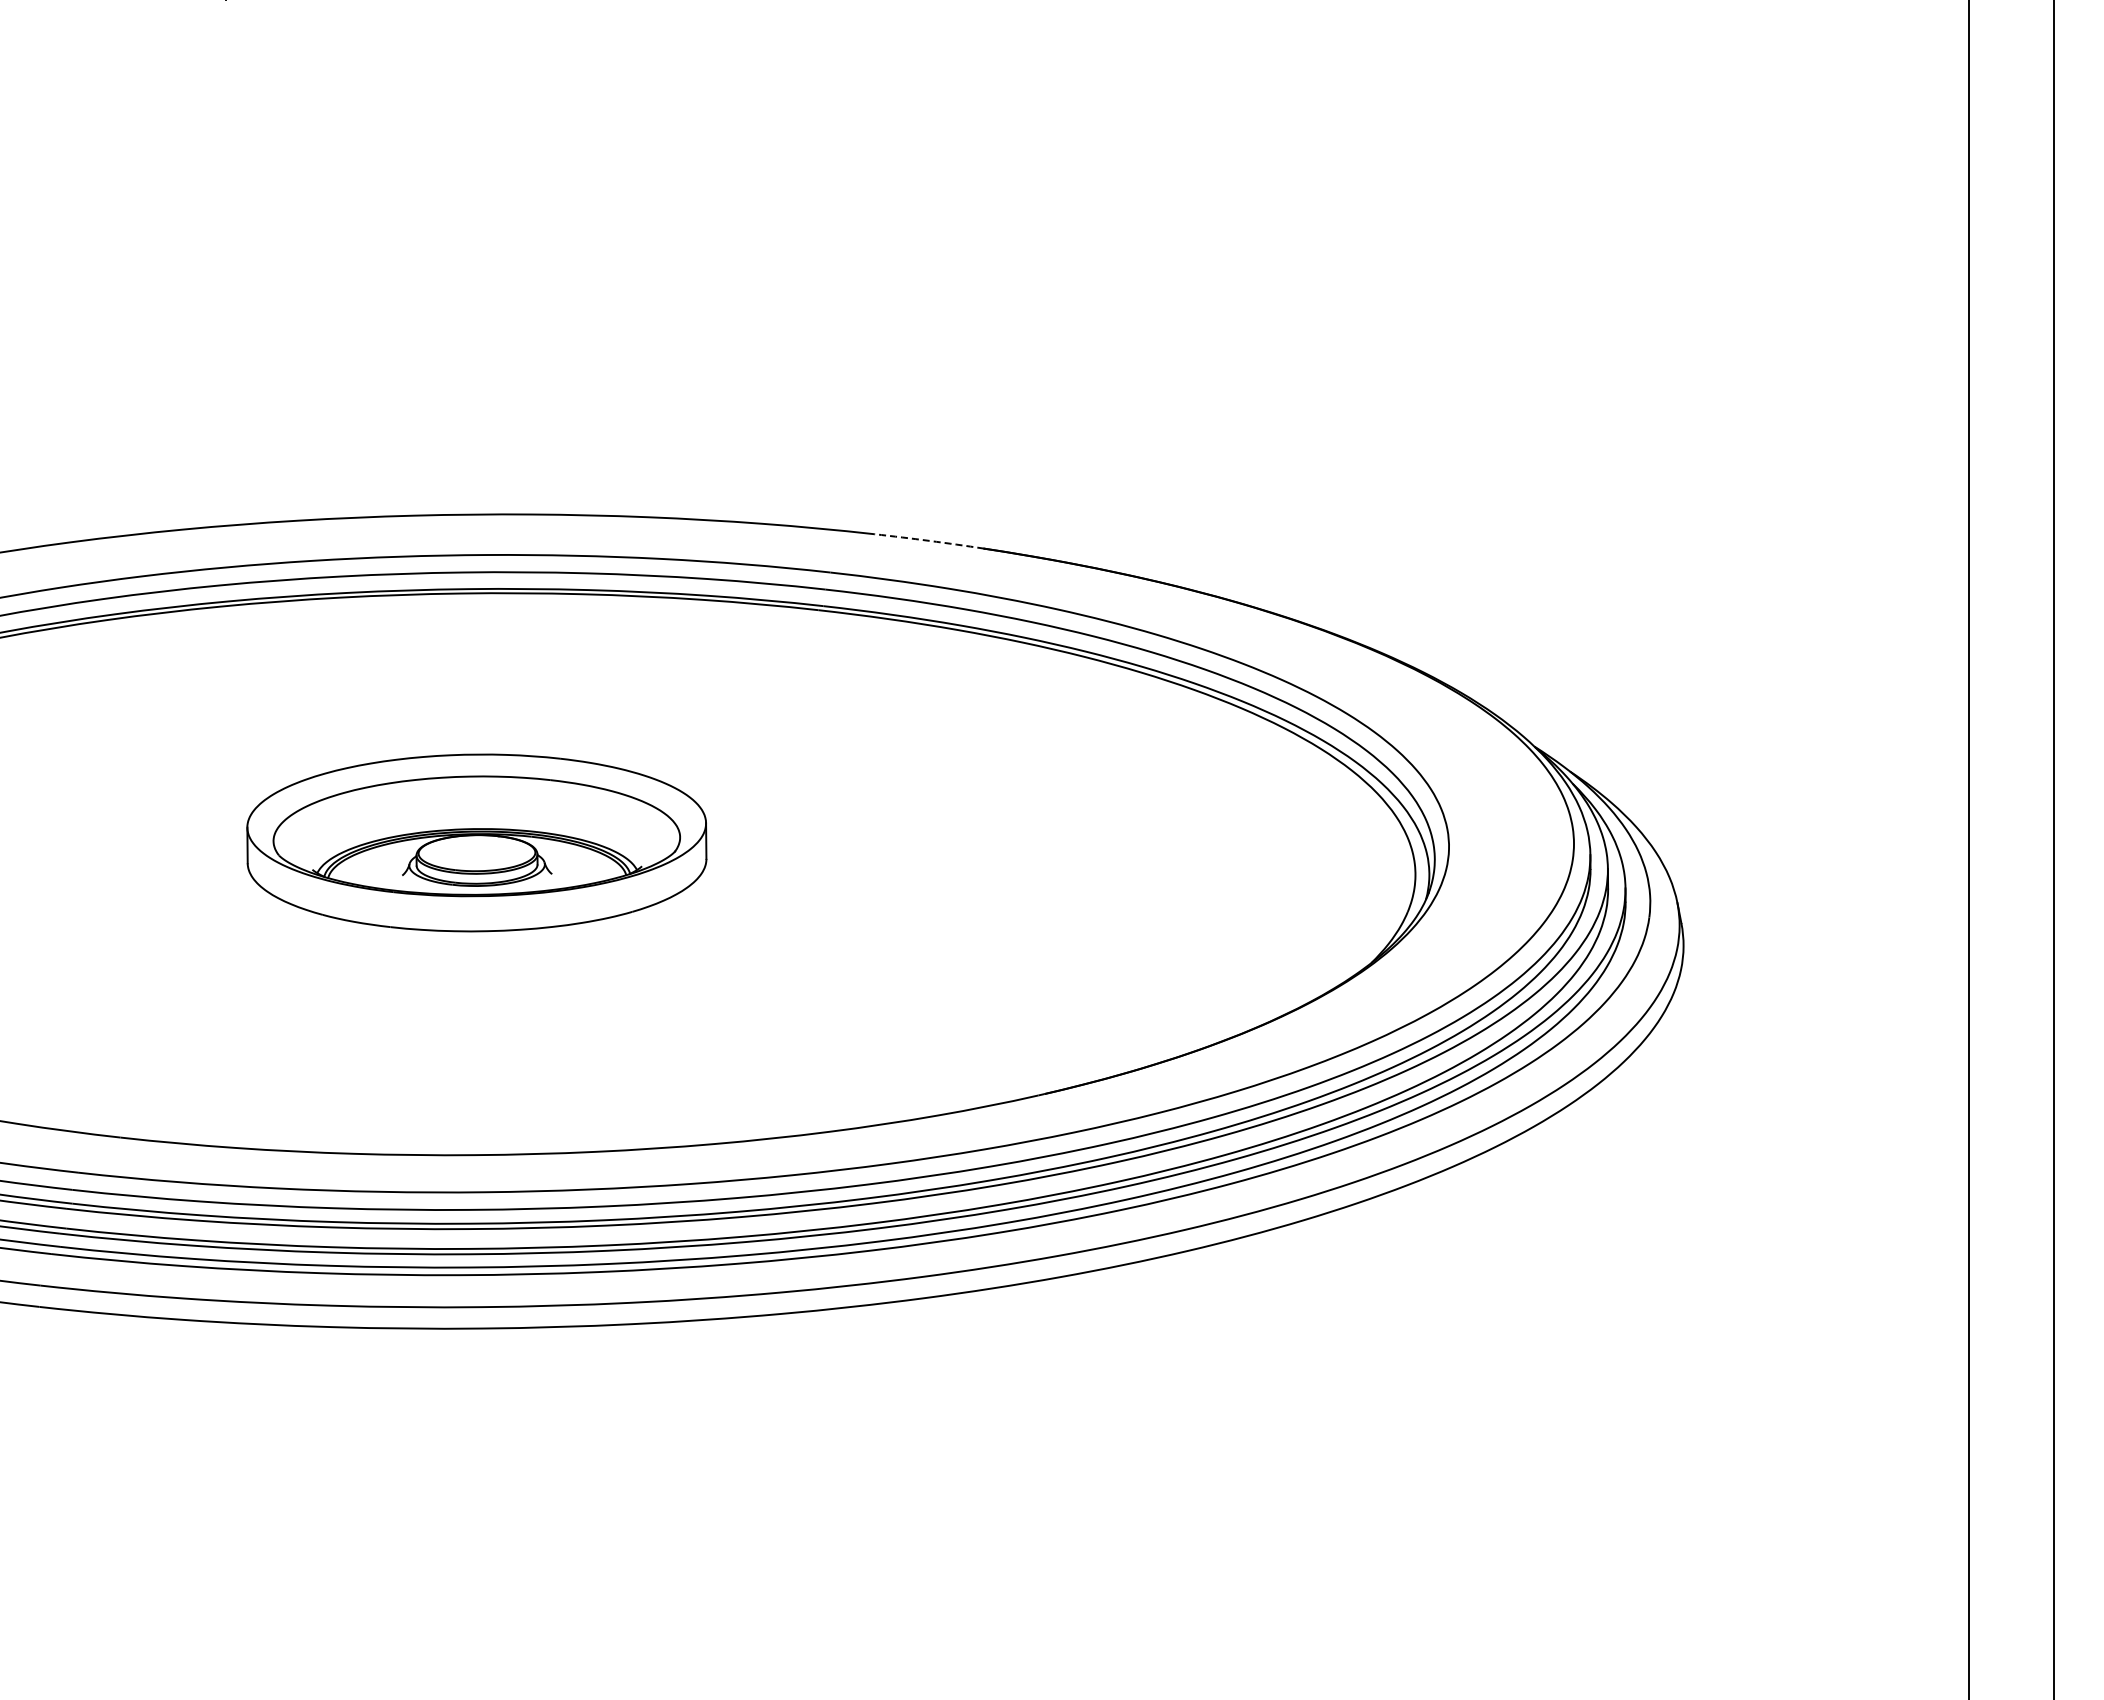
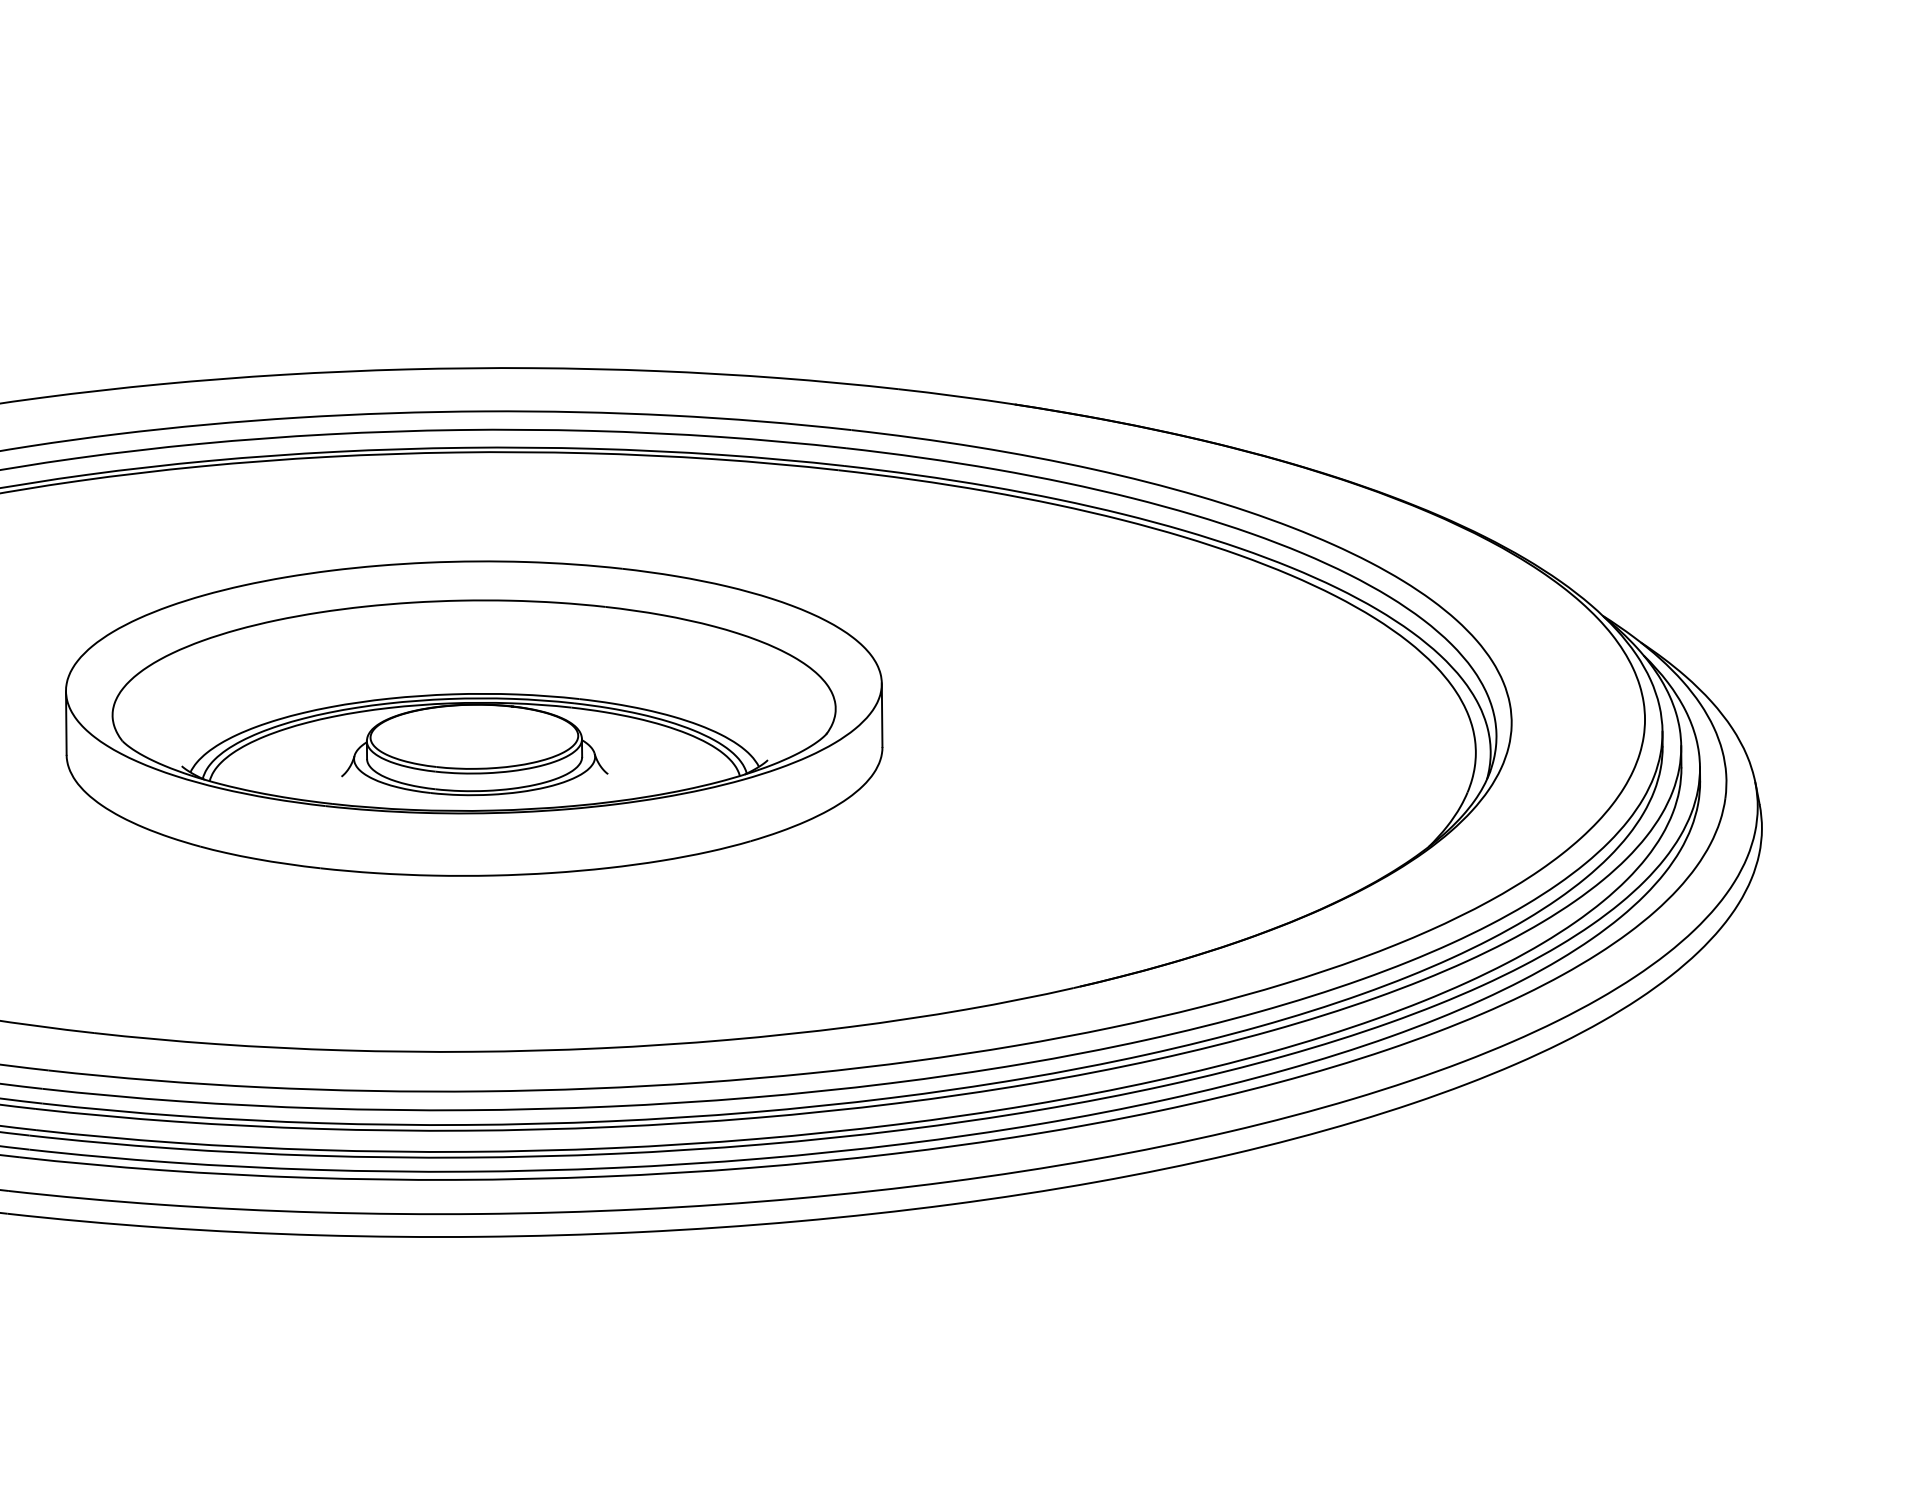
arc: (929, 540) -> (957, 395), dashed -> solid
part: (476, 842) -> (473, 718), size x1.67

